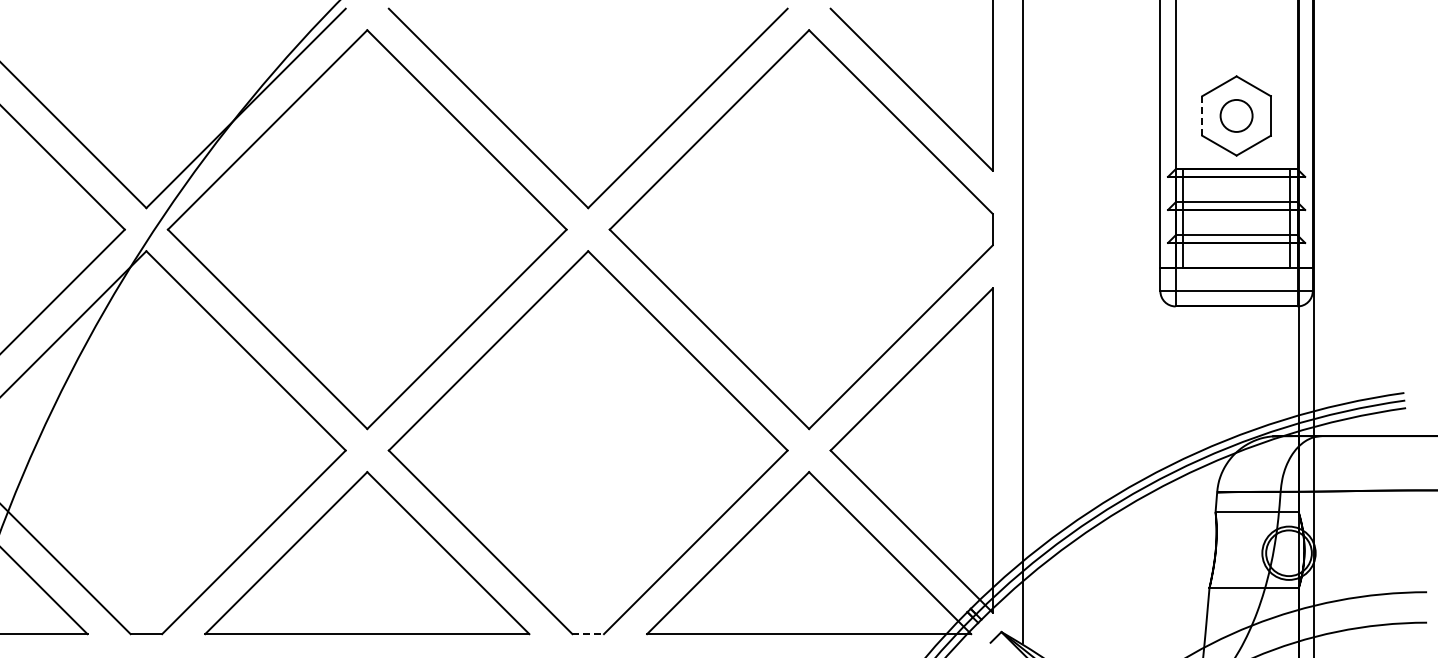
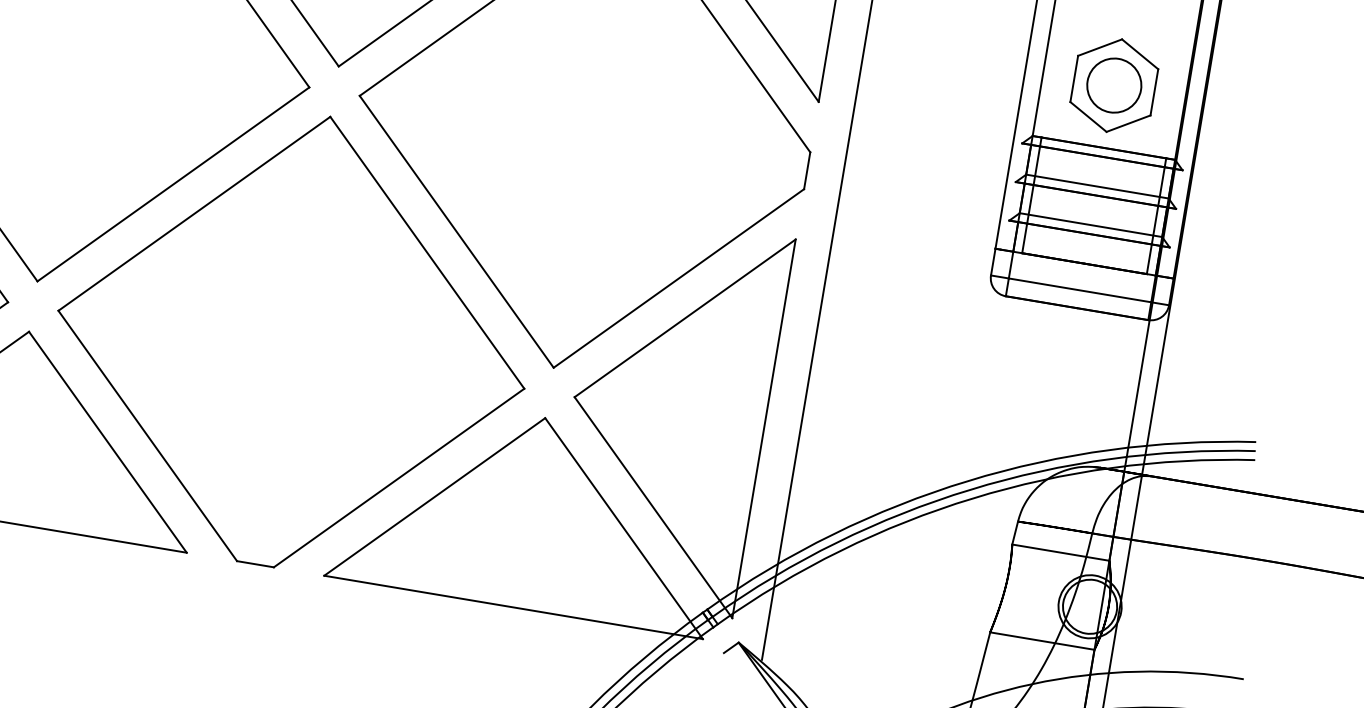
circle: (1236, 115) -> (1114, 85), size x1.43
line: (1202, 116) -> (1074, 79), dashed -> solid
line: (588, 634) -> (255, 564), dashed -> solid

